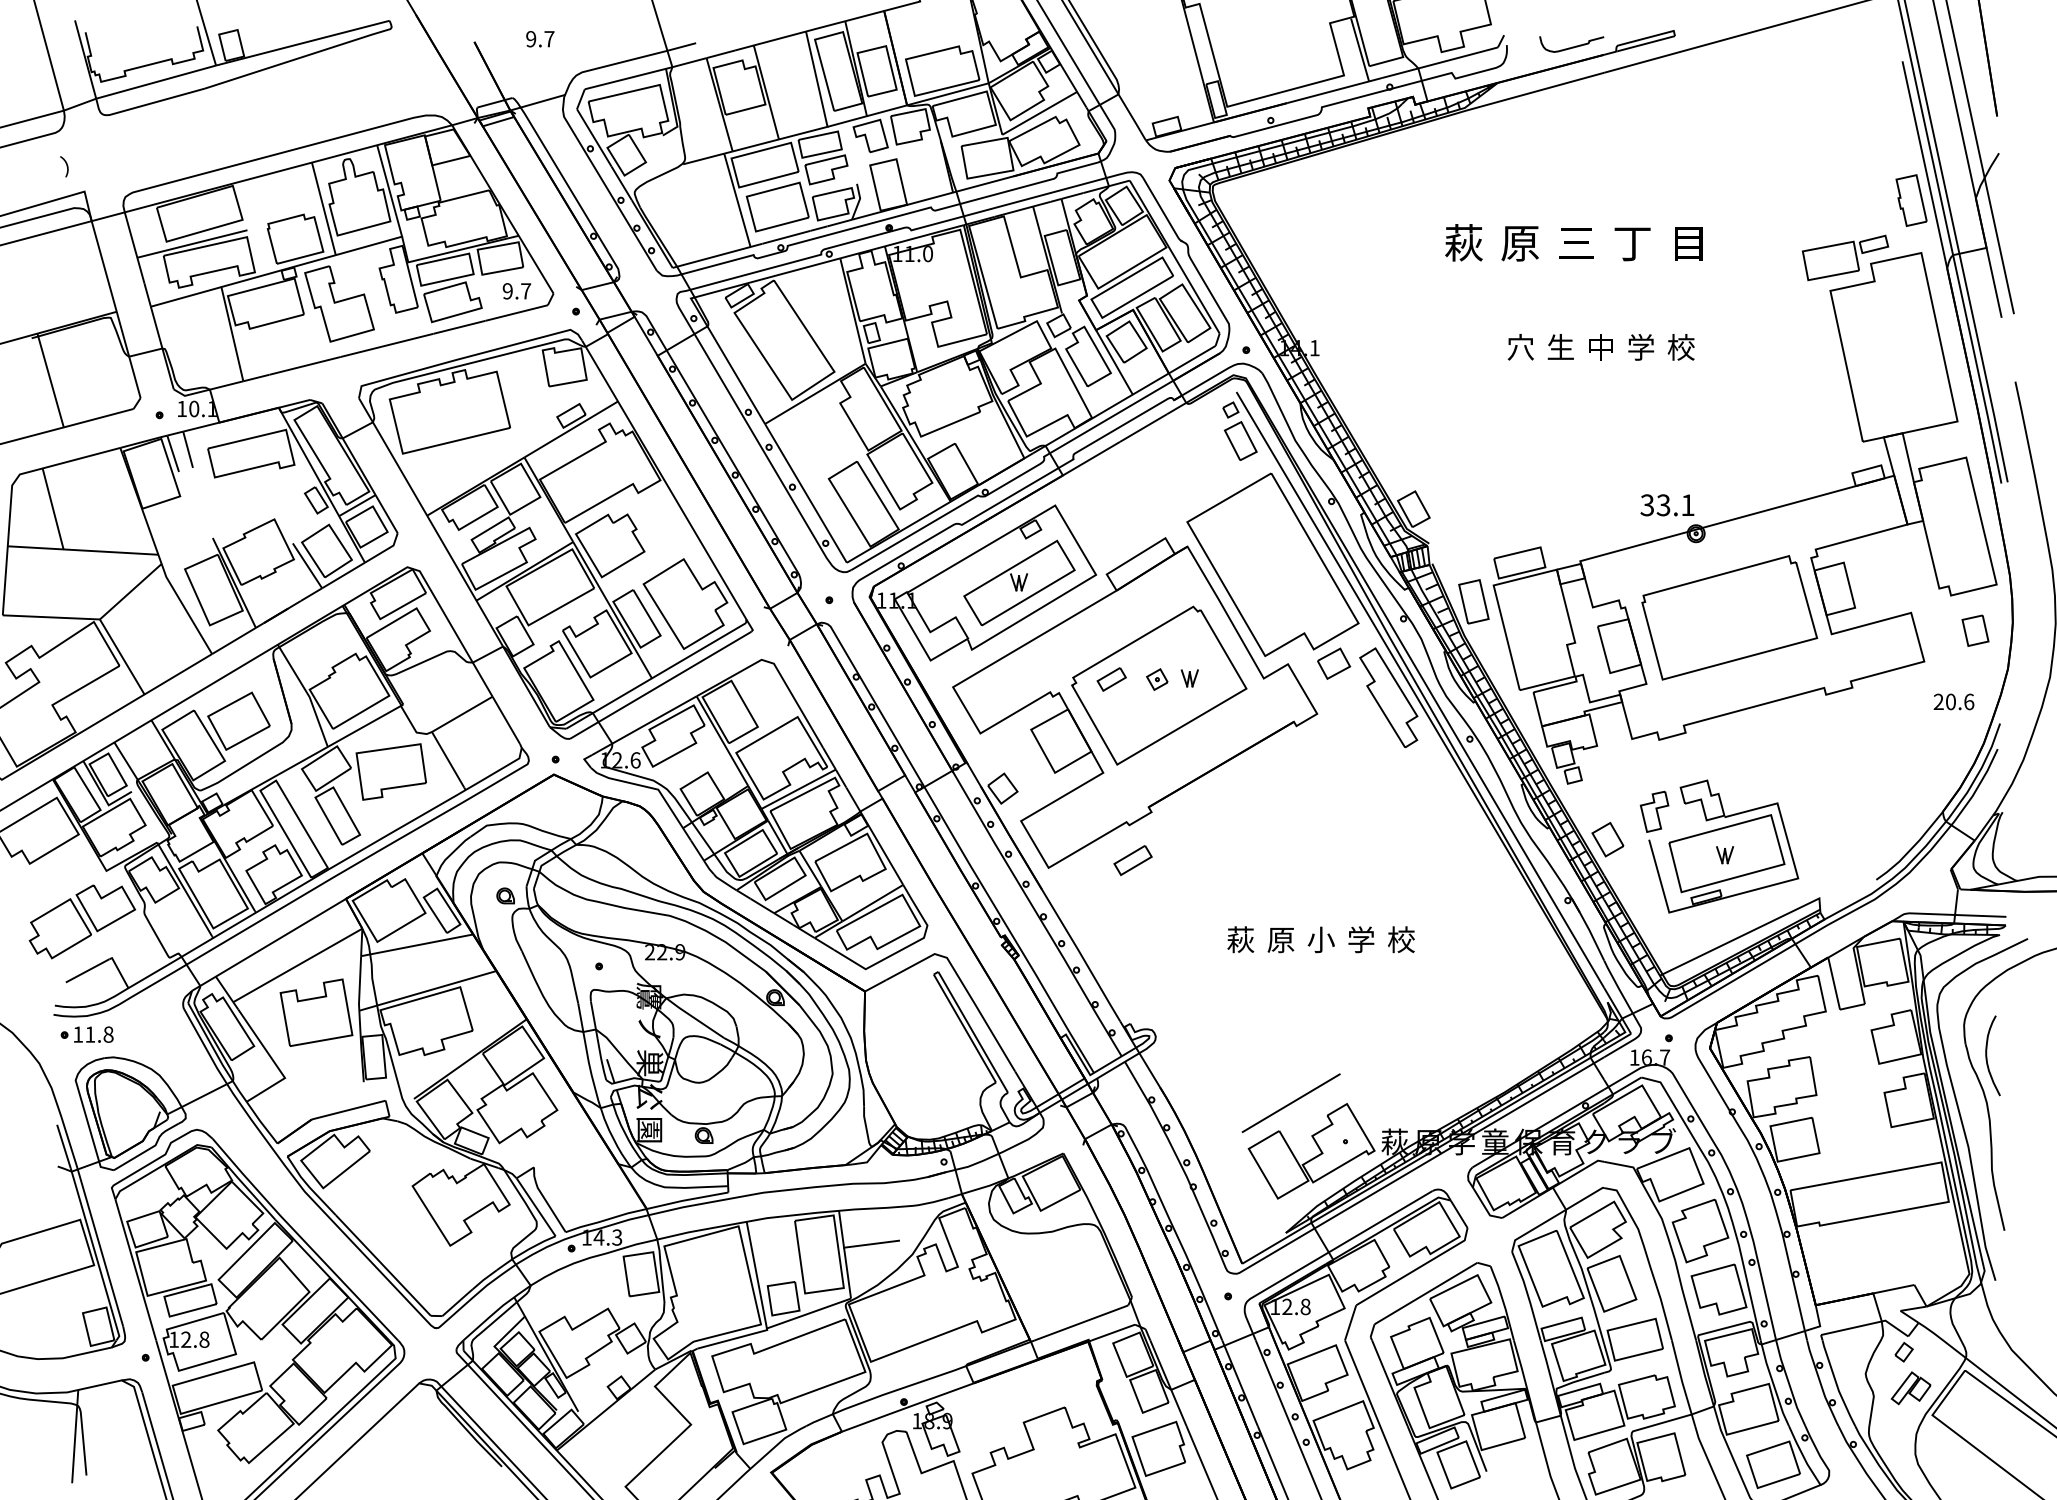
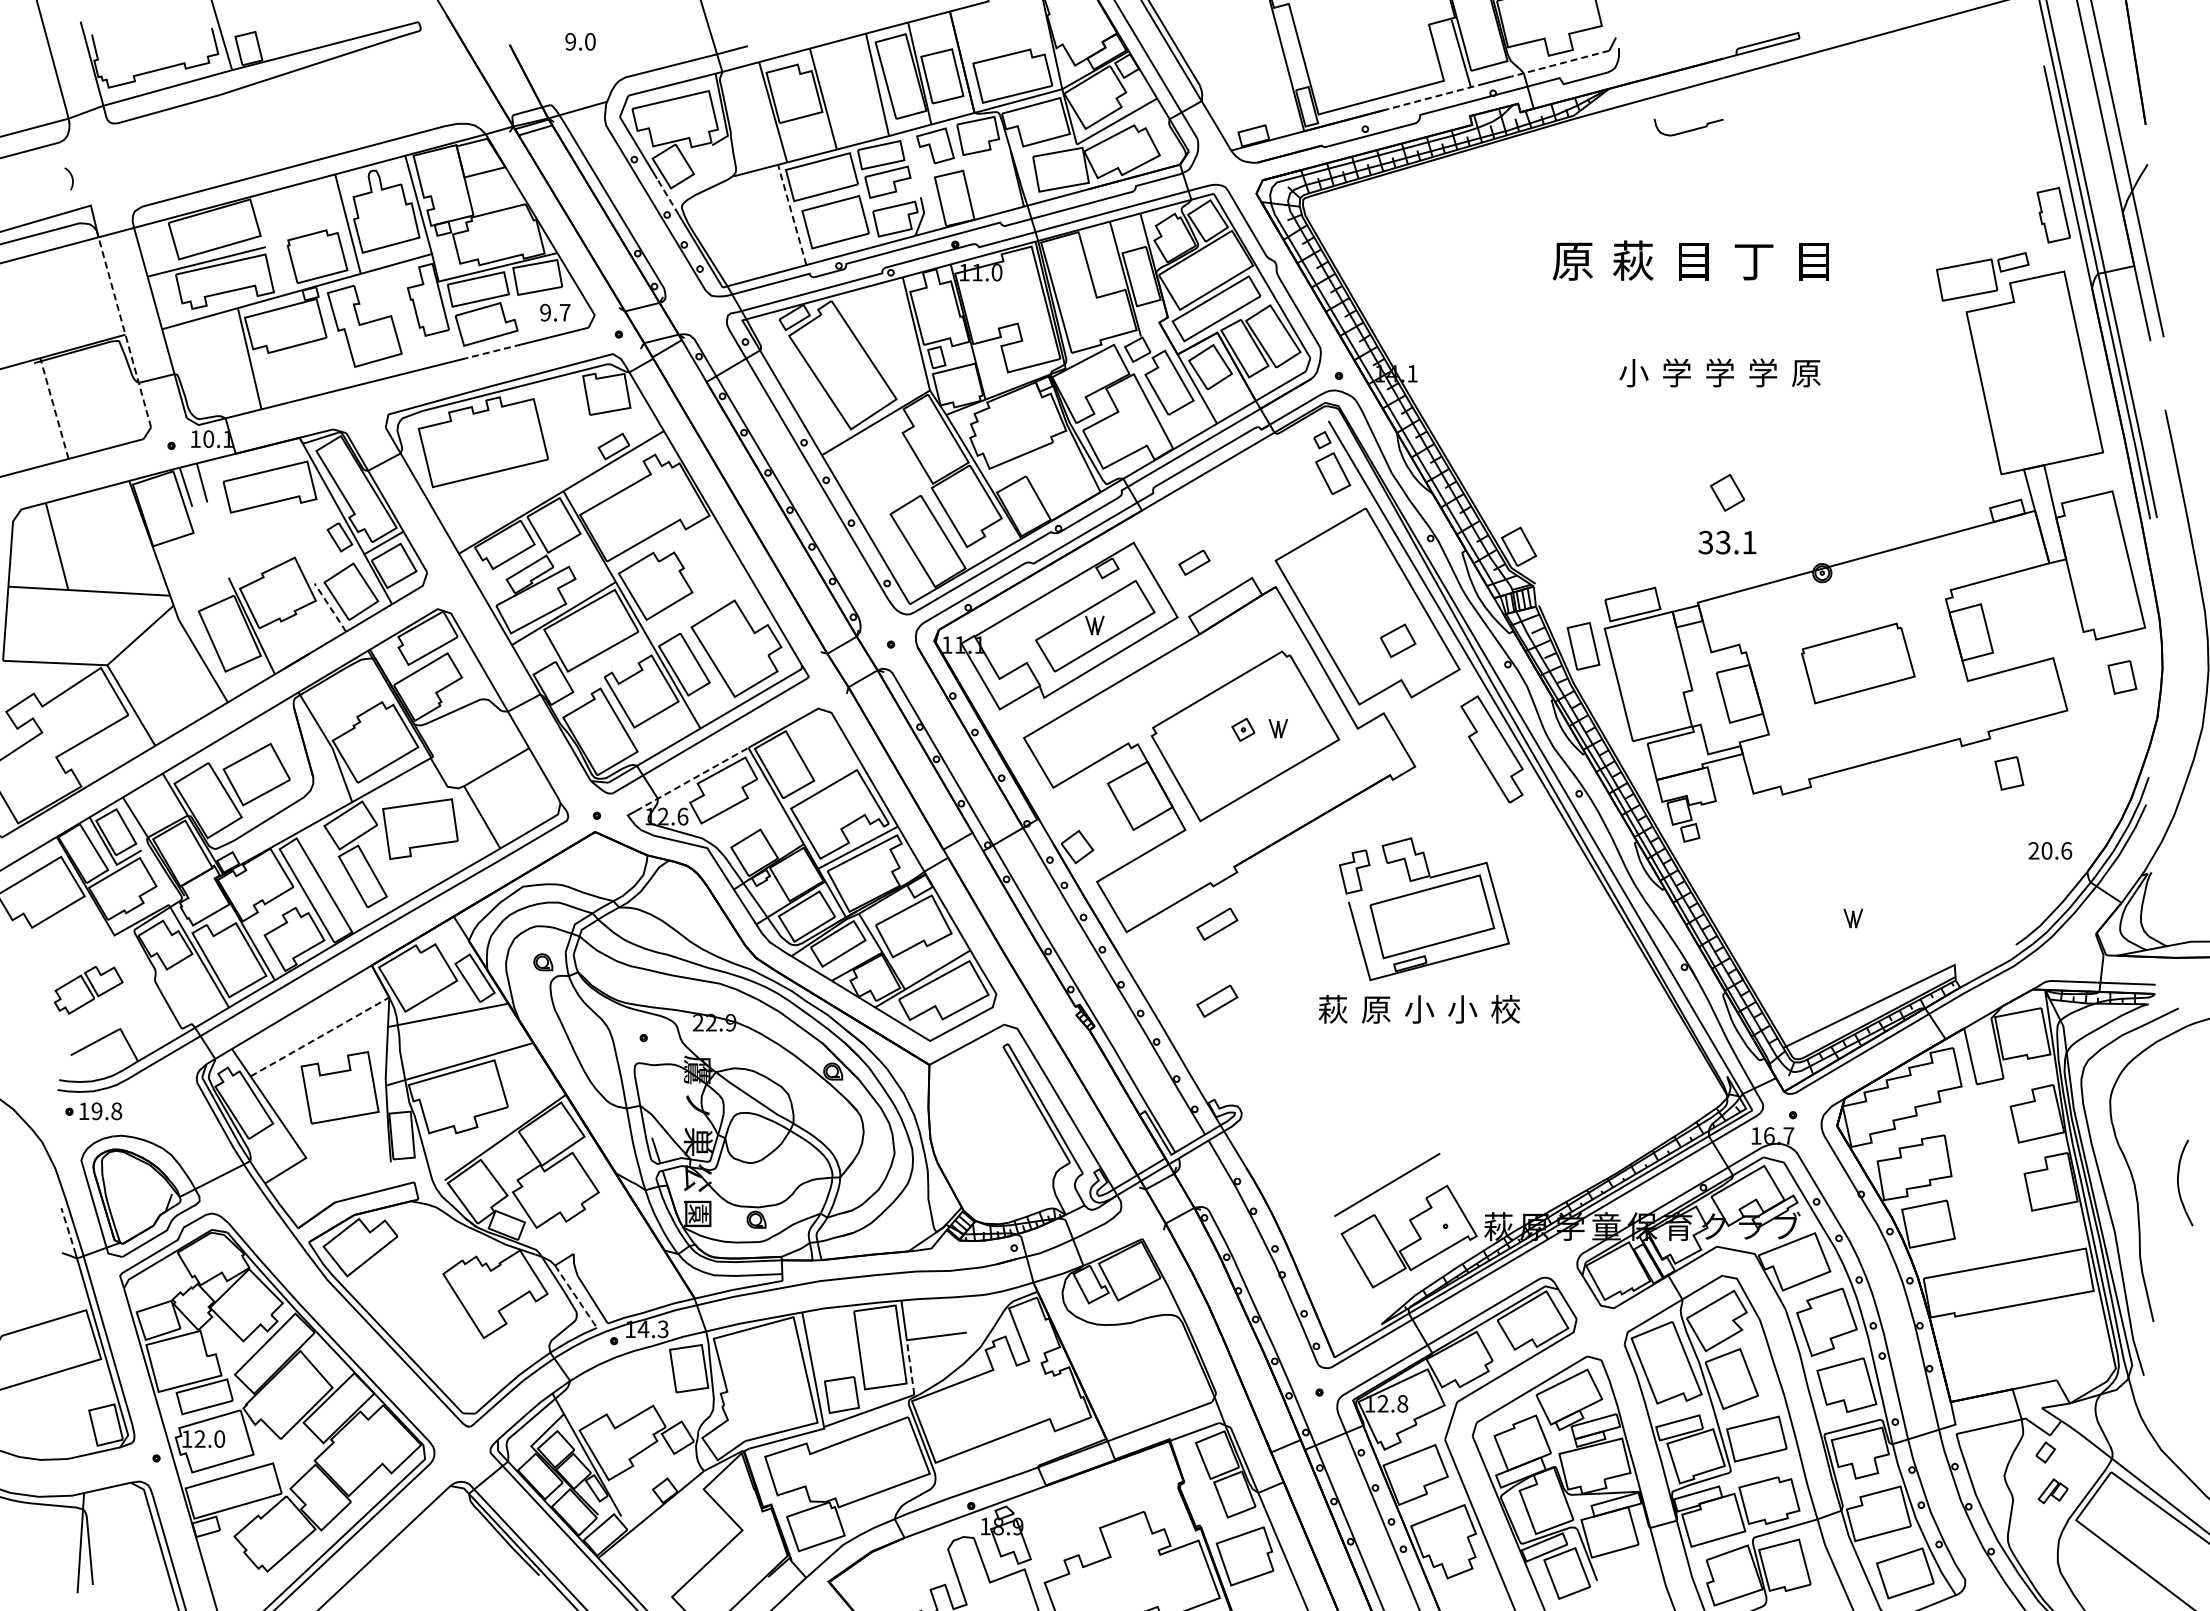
text: (549, 38) -> (590, 41), 9.7 -> 9.0
curve: (1573, 46) -> (1690, 129), moved
line: (1450, 60) -> (1558, 64), solid -> dashed
line: (1335, 90) -> (1434, 96), solid -> dashed
line: (621, 183) -> (667, 196), solid -> dashed
line: (737, 199) -> (792, 214), solid -> dashed
text: (1463, 242) -> (1572, 260), 萩 -> 原
text: (1520, 242) -> (1633, 260), 原 -> 萩
text: (1576, 243) -> (1693, 261), 三 -> 目
line: (116, 310) -> (125, 333), solid -> dashed
line: (459, 327) -> (493, 351), solid -> dashed
text: (1520, 346) -> (1633, 372), 穴 -> 小
text: (1560, 346) -> (1676, 372), 生 -> 学
text: (1600, 346) -> (1719, 372), 中 -> 学
text: (1680, 346) -> (1805, 372), 校 -> 原
line: (50, 379) -> (54, 407), solid -> dashed
text: (1667, 505) -> (1727, 542), moved
line: (307, 565) -> (330, 607), solid -> dashed
part: (1729, 617) -> (1858, 663), size x0.6
part: (1334, 663) -> (1398, 640), moved
part: (1111, 679) -> (1194, 562), moved
text: (1954, 701) -> (2050, 850), moved
part: (1870, 720) -> (2009, 773), added
line: (643, 725) -> (691, 779), solid -> dashed
part: (1606, 839) -> (1726, 492), moved
part: (1718, 846) -> (1423, 909), moved
part: (82, 922) -> (88, 990), size x0.6
part: (1133, 931) -> (1217, 1000), added
text: (1361, 938) -> (1462, 1007), 学 -> 小
line: (298, 965) -> (320, 1036), solid -> dashed
text: (89, 1034) -> (96, 1111), 11.8 -> 19.8
curve: (1987, 1058) -> (2179, 1185), moved
line: (63, 1145) -> (68, 1230), solid -> dashed
line: (536, 1207) -> (576, 1296), solid -> dashed
line: (847, 1273) -> (910, 1367), solid -> dashed
text: (204, 1339) -> (219, 1438), 12.8 -> 12.0
part: (1910, 1388) -> (2052, 1491), size x0.7

